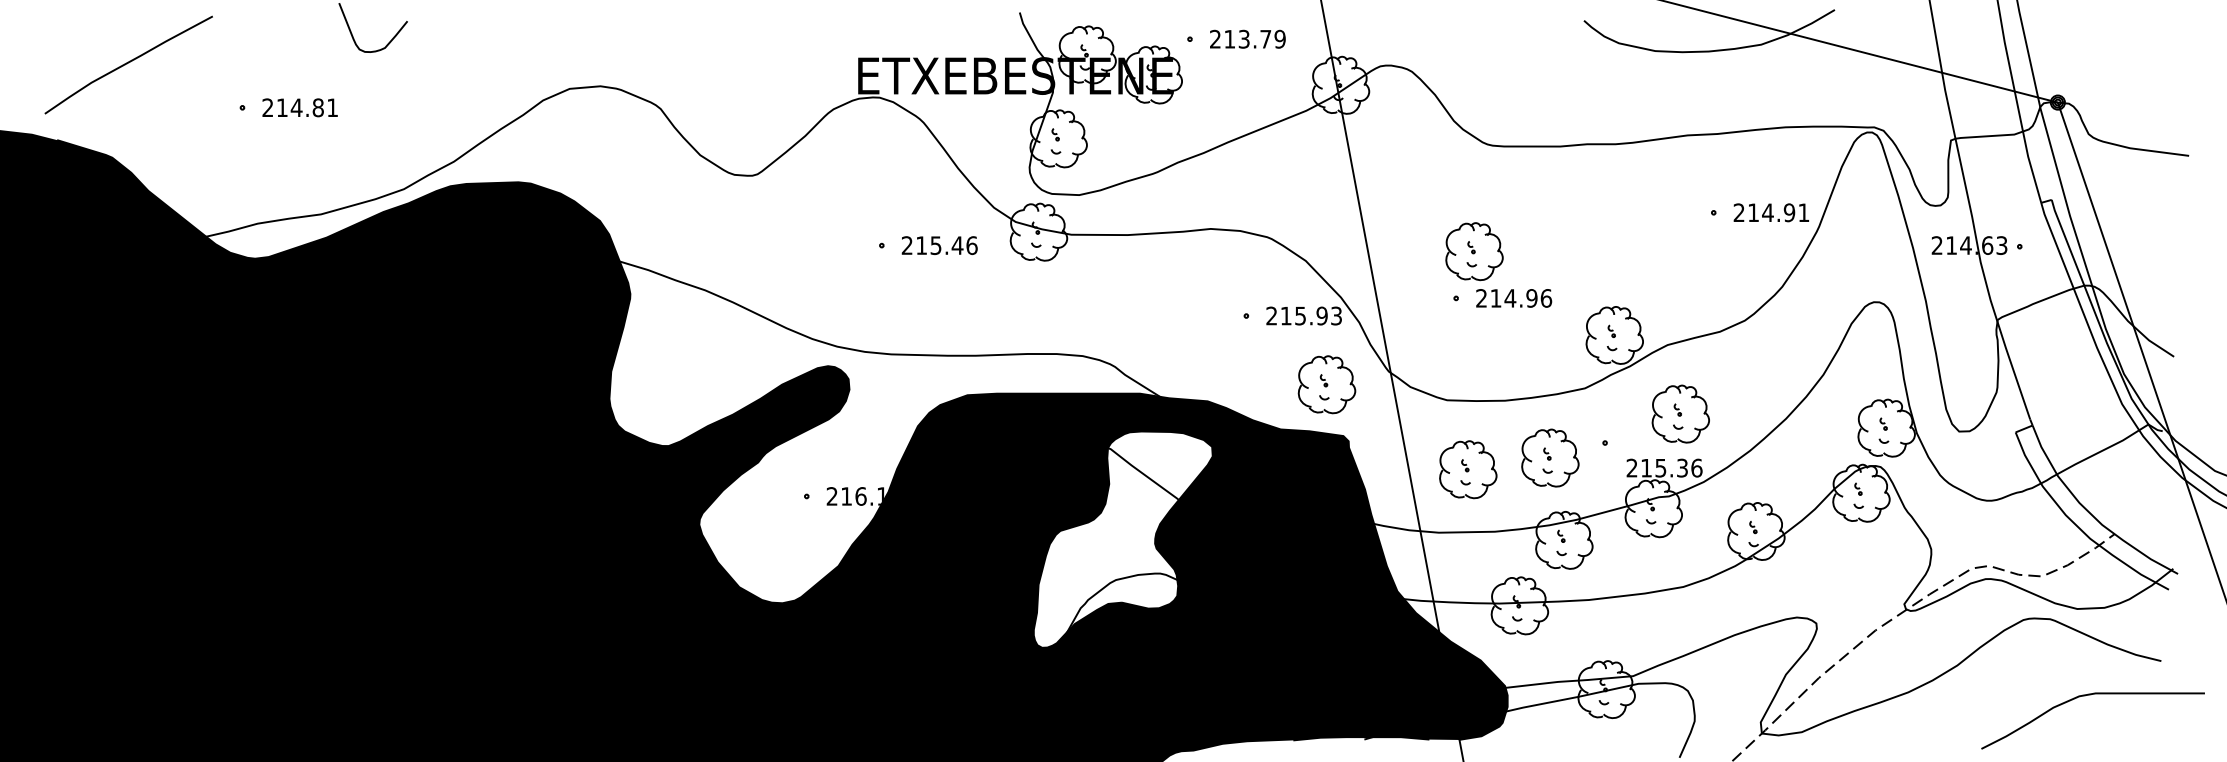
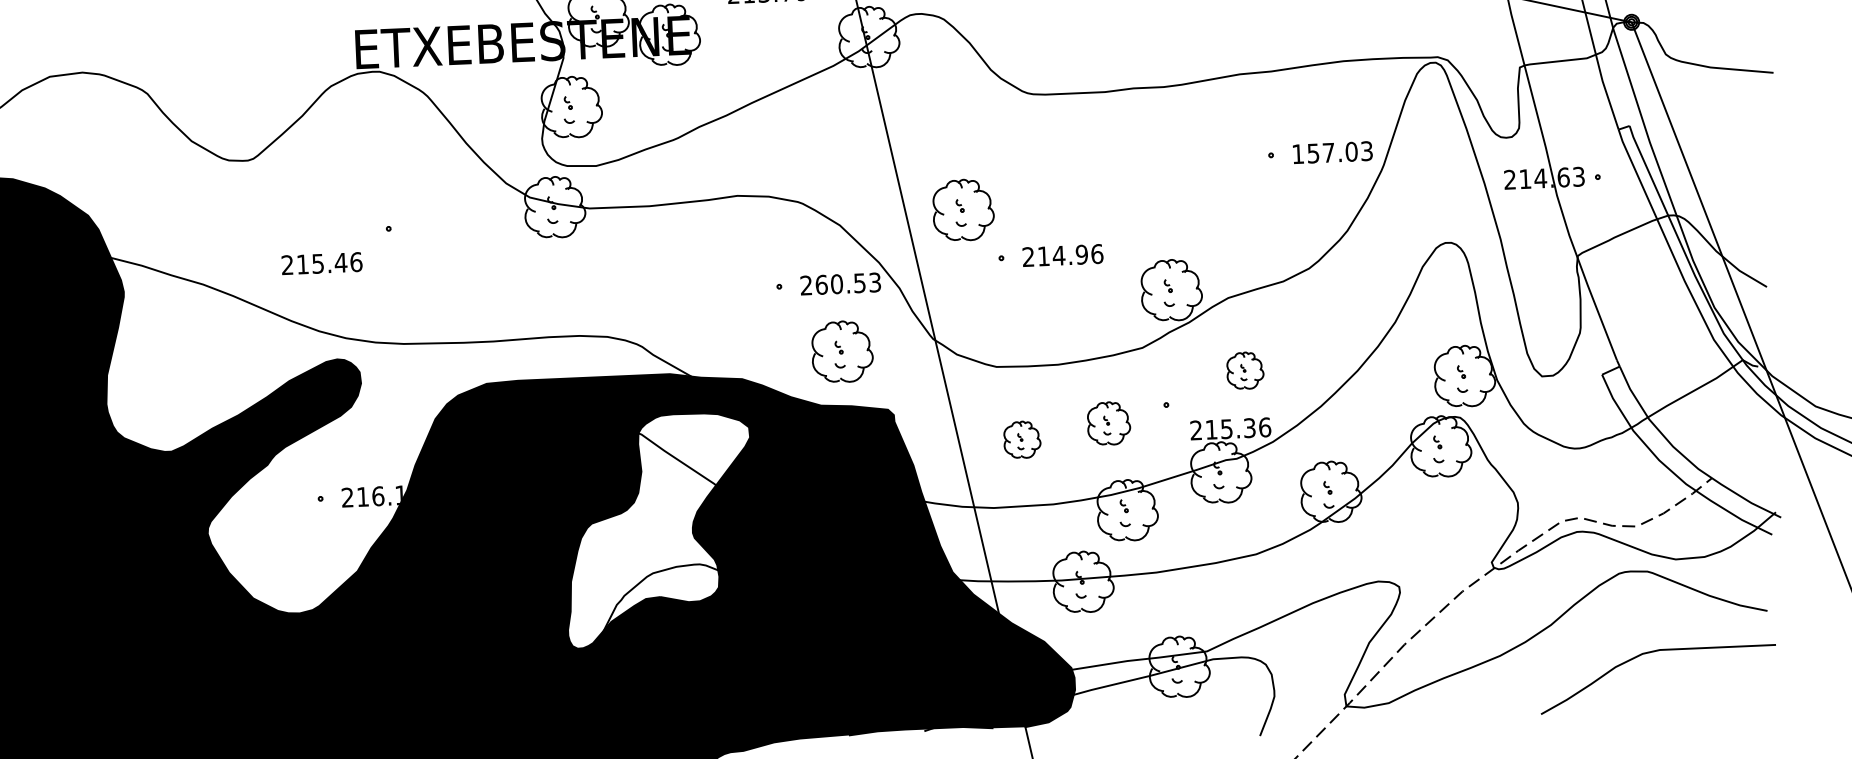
text: (1771, 212) -> (1332, 152), 214.91 -> 157.03
text: (939, 245) -> (321, 263), moved
part: (1474, 251) -> (963, 210), moved
text: (1303, 315) -> (840, 283), 215.93 -> 260.53
part: (1326, 384) -> (841, 351), moved
part: (1680, 413) -> (1245, 370), size x0.6
part: (1550, 457) -> (1109, 422), size x0.7
part: (1468, 469) -> (1022, 439), size x0.6
curve: (2085, 696) -> (1649, 653), moved

